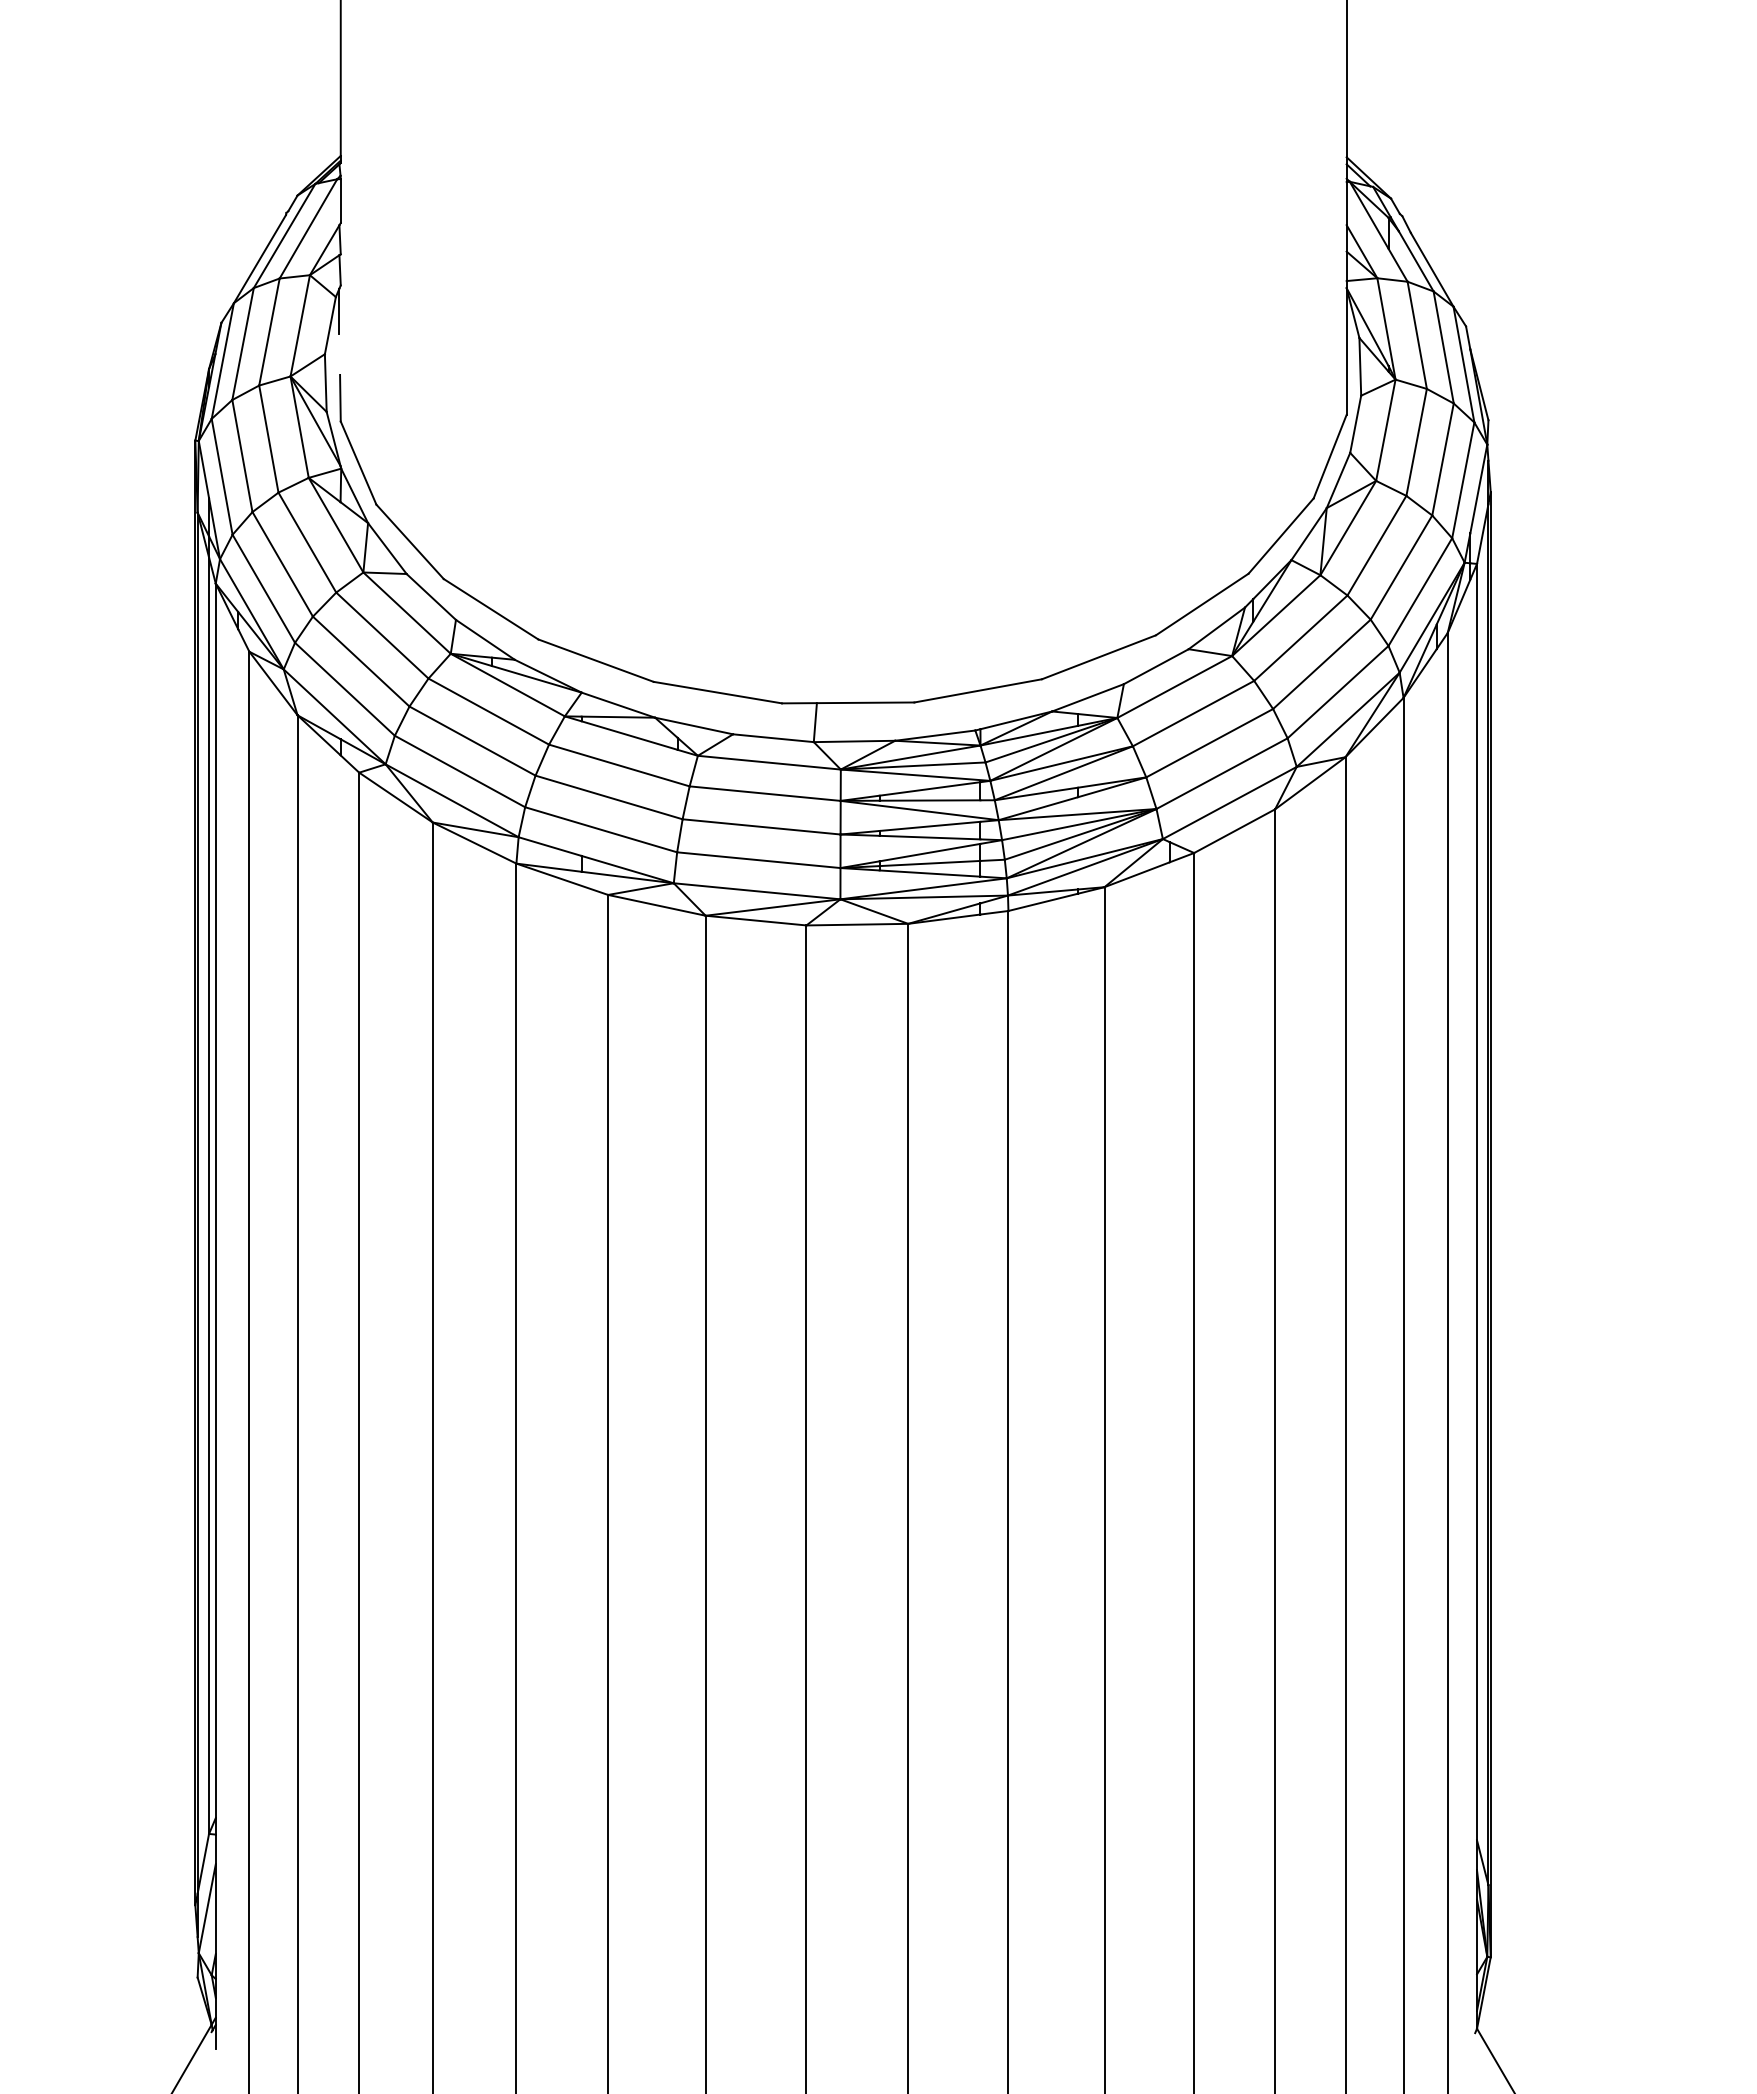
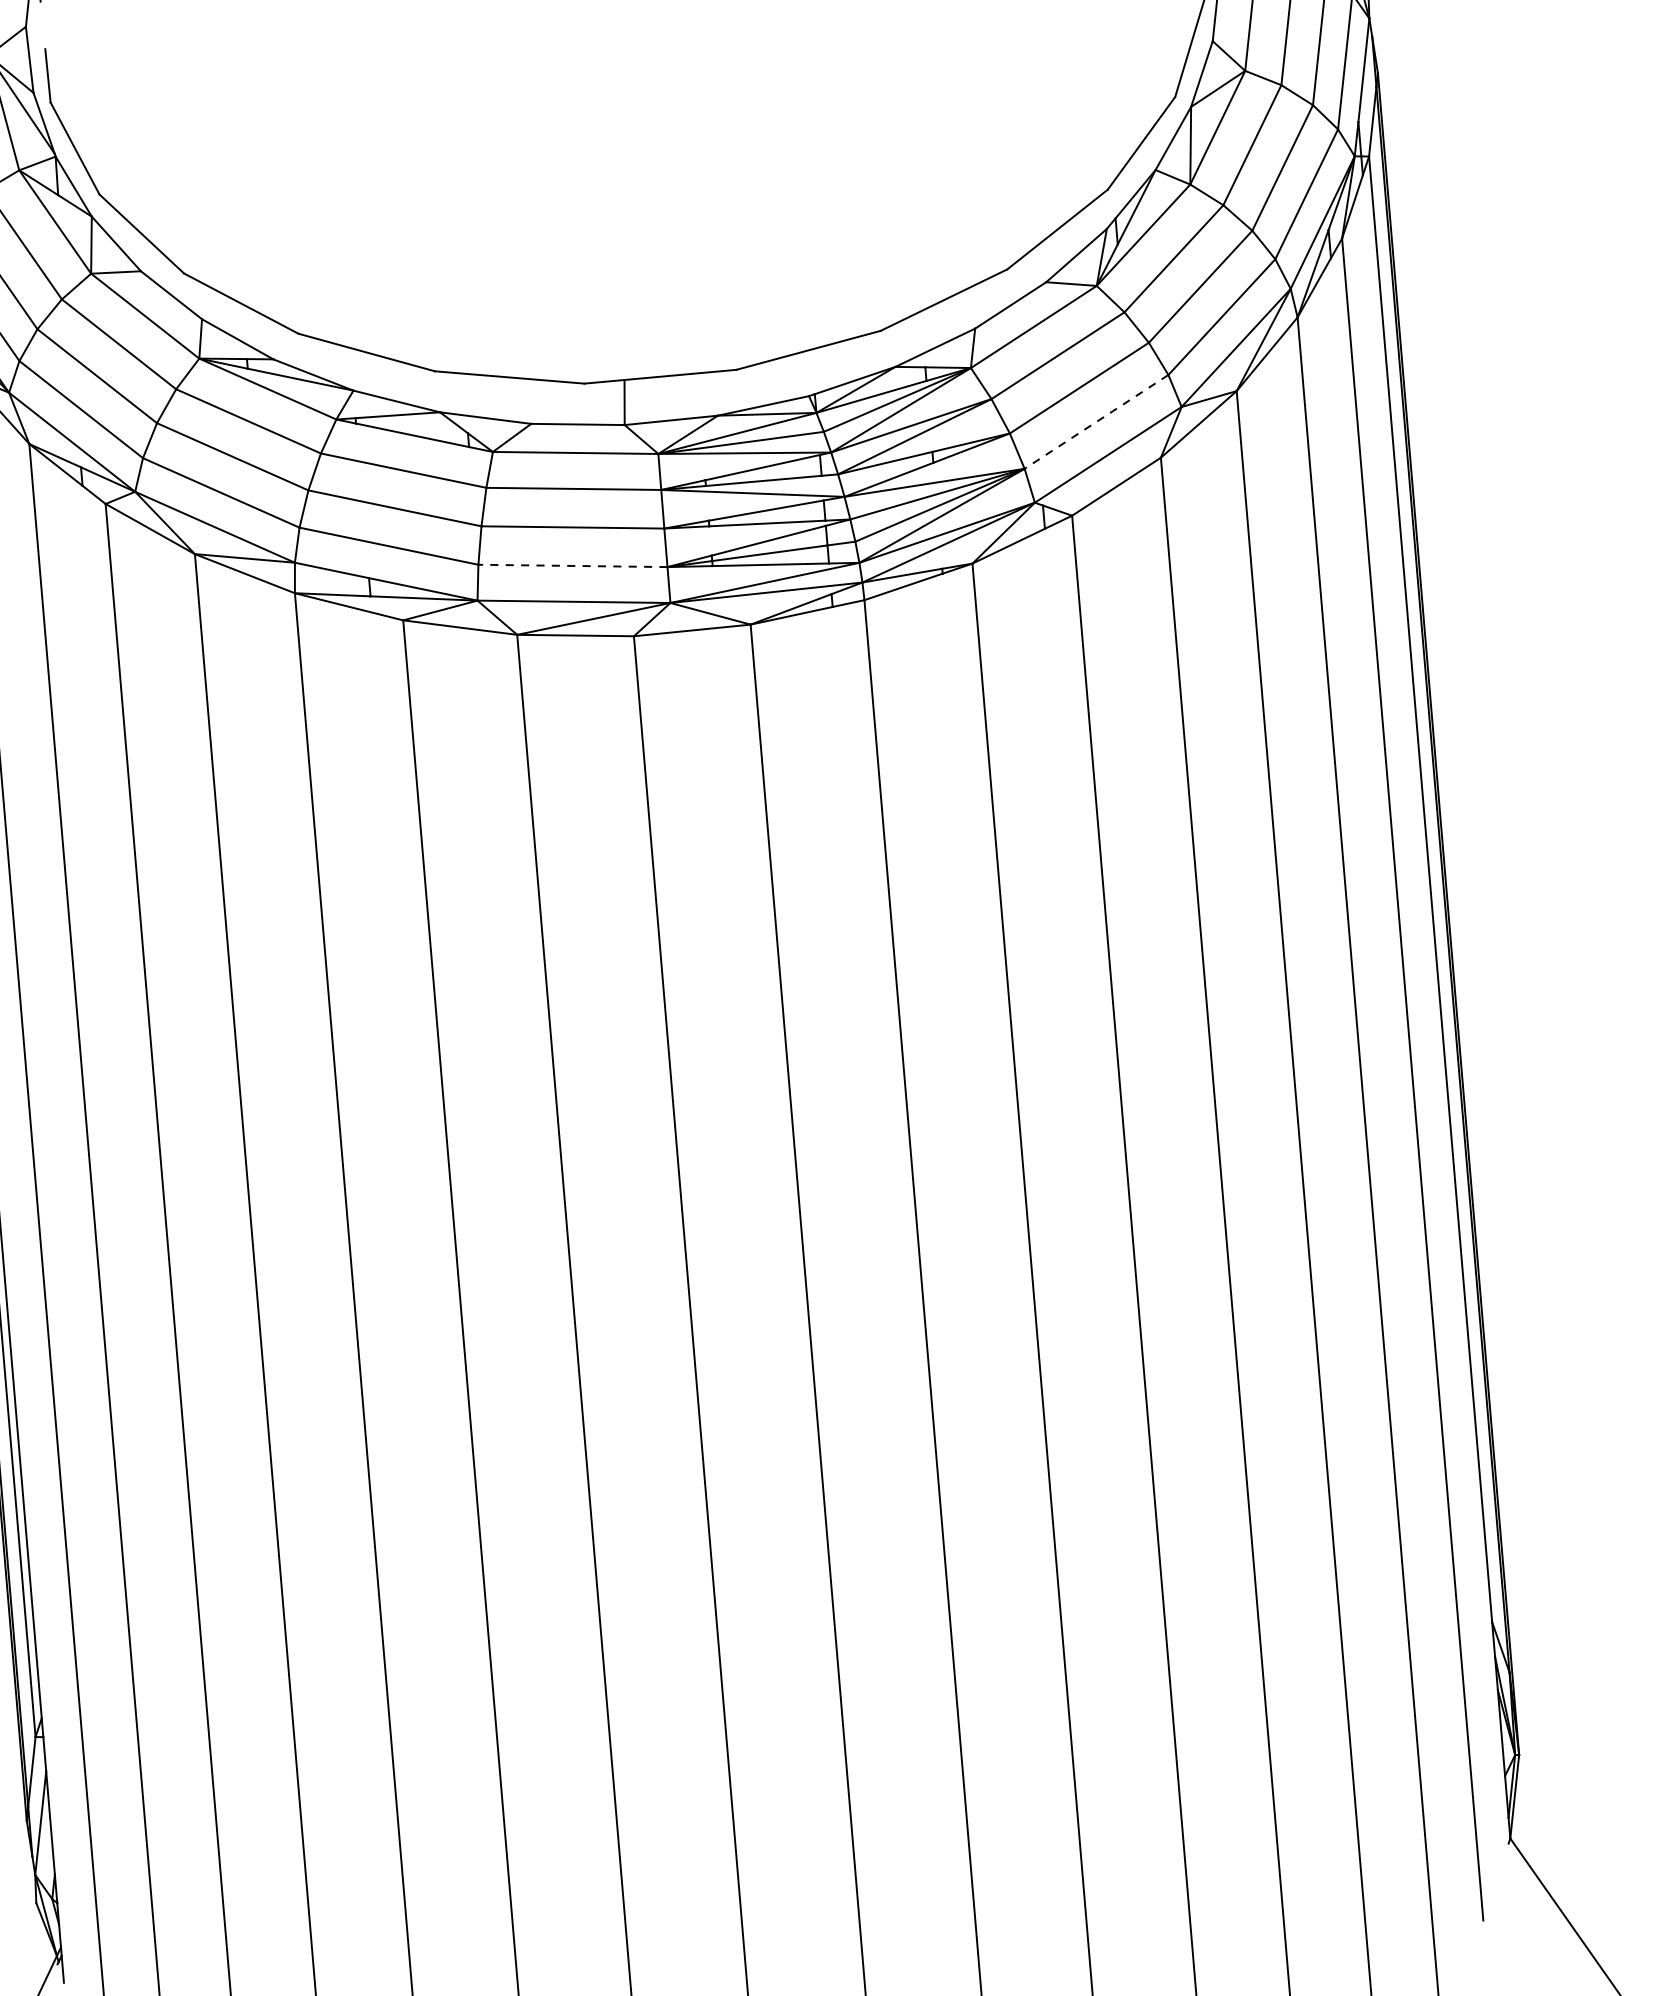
line: (1221, 773) -> (1095, 421), solid -> dashed
line: (758, 860) -> (572, 566), solid -> dashed

